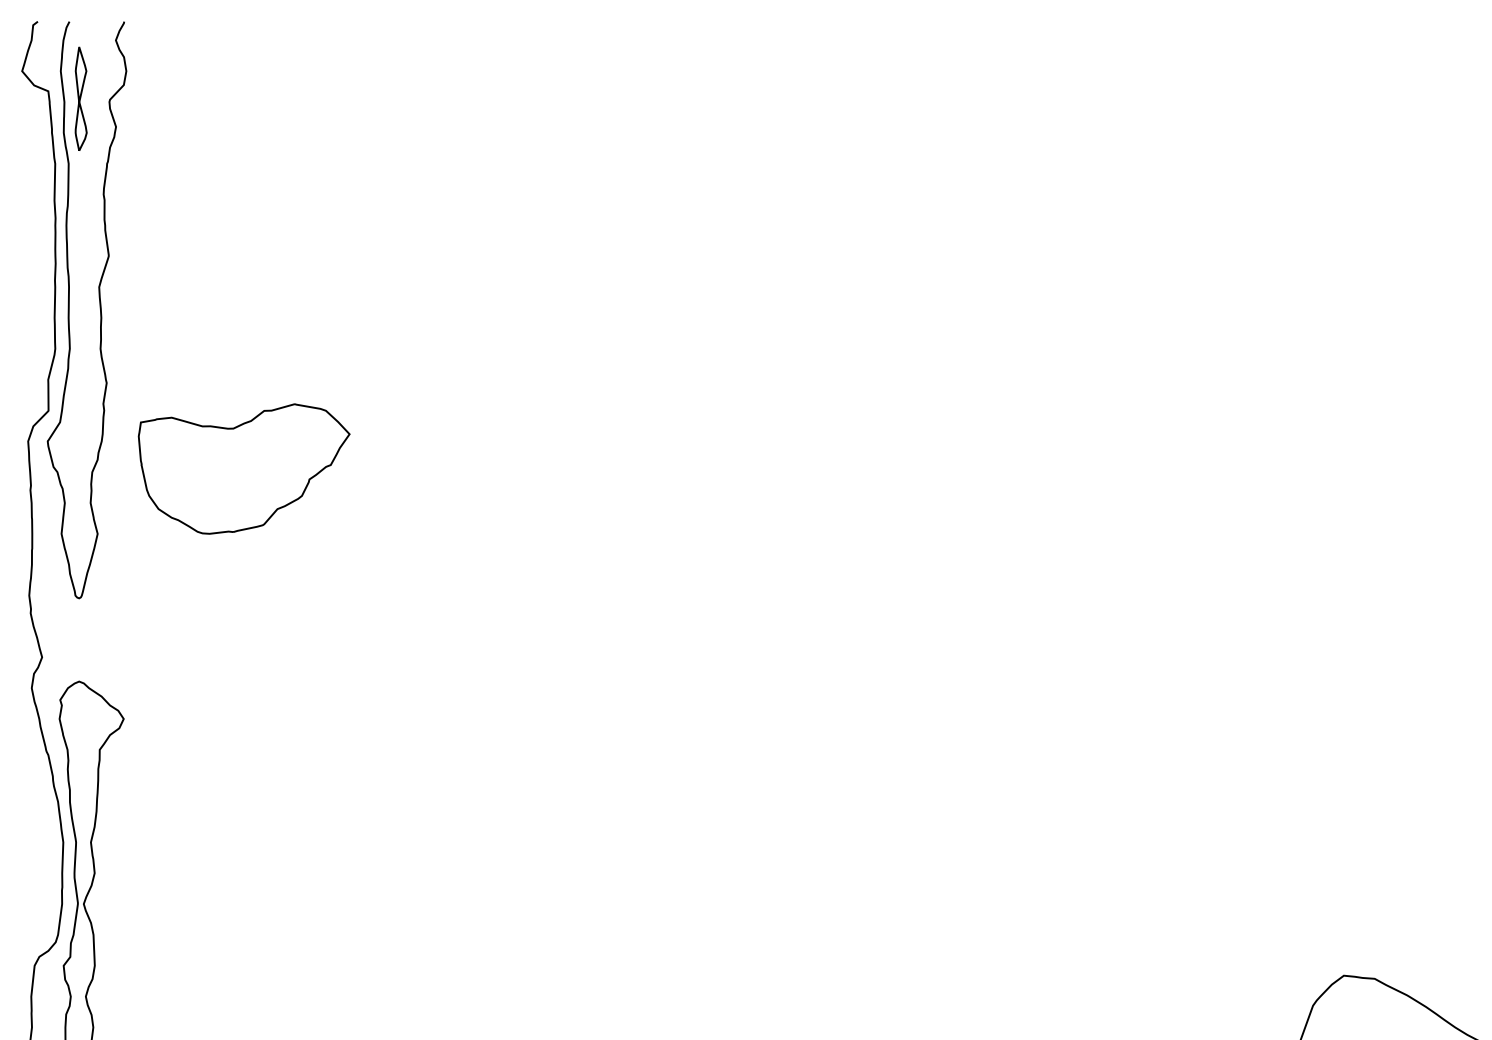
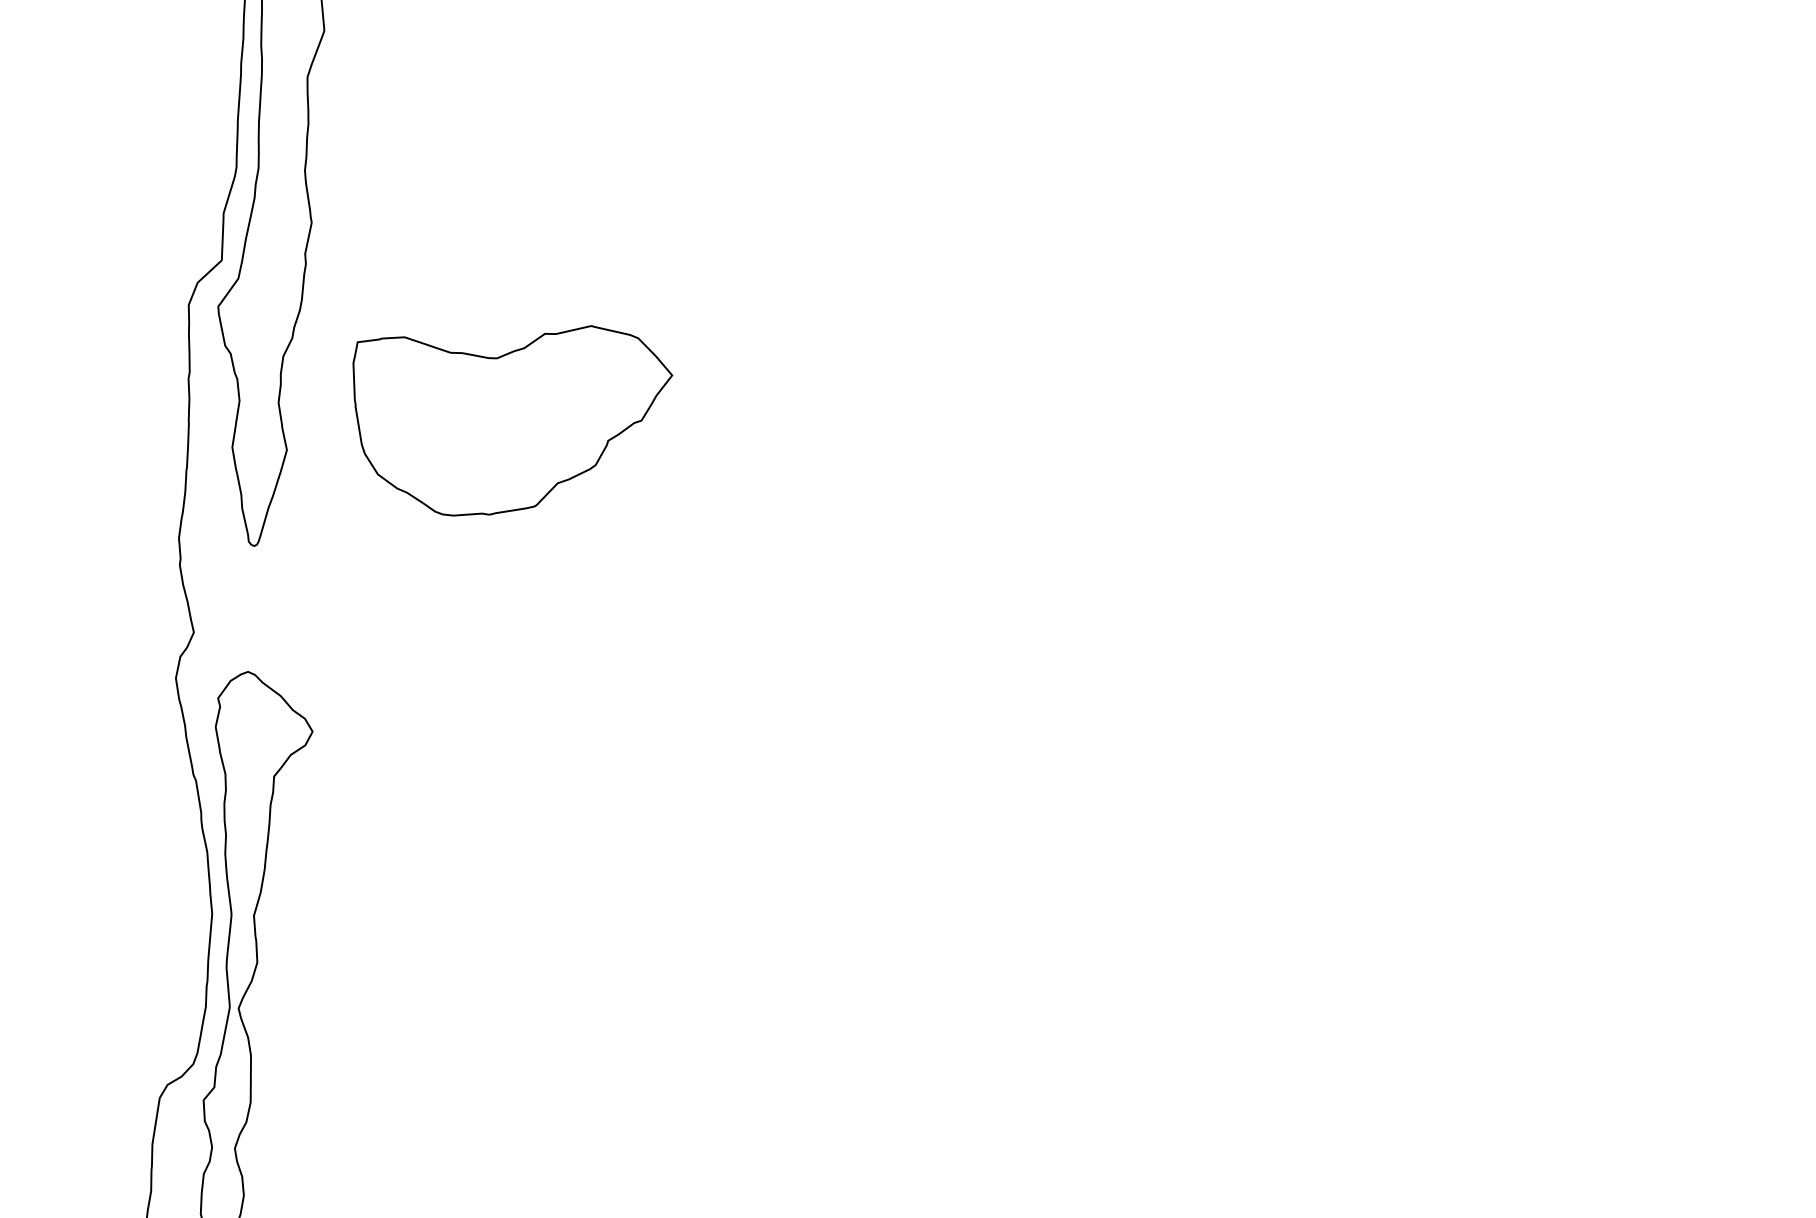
part: (243, 468) -> (509, 419), moved

